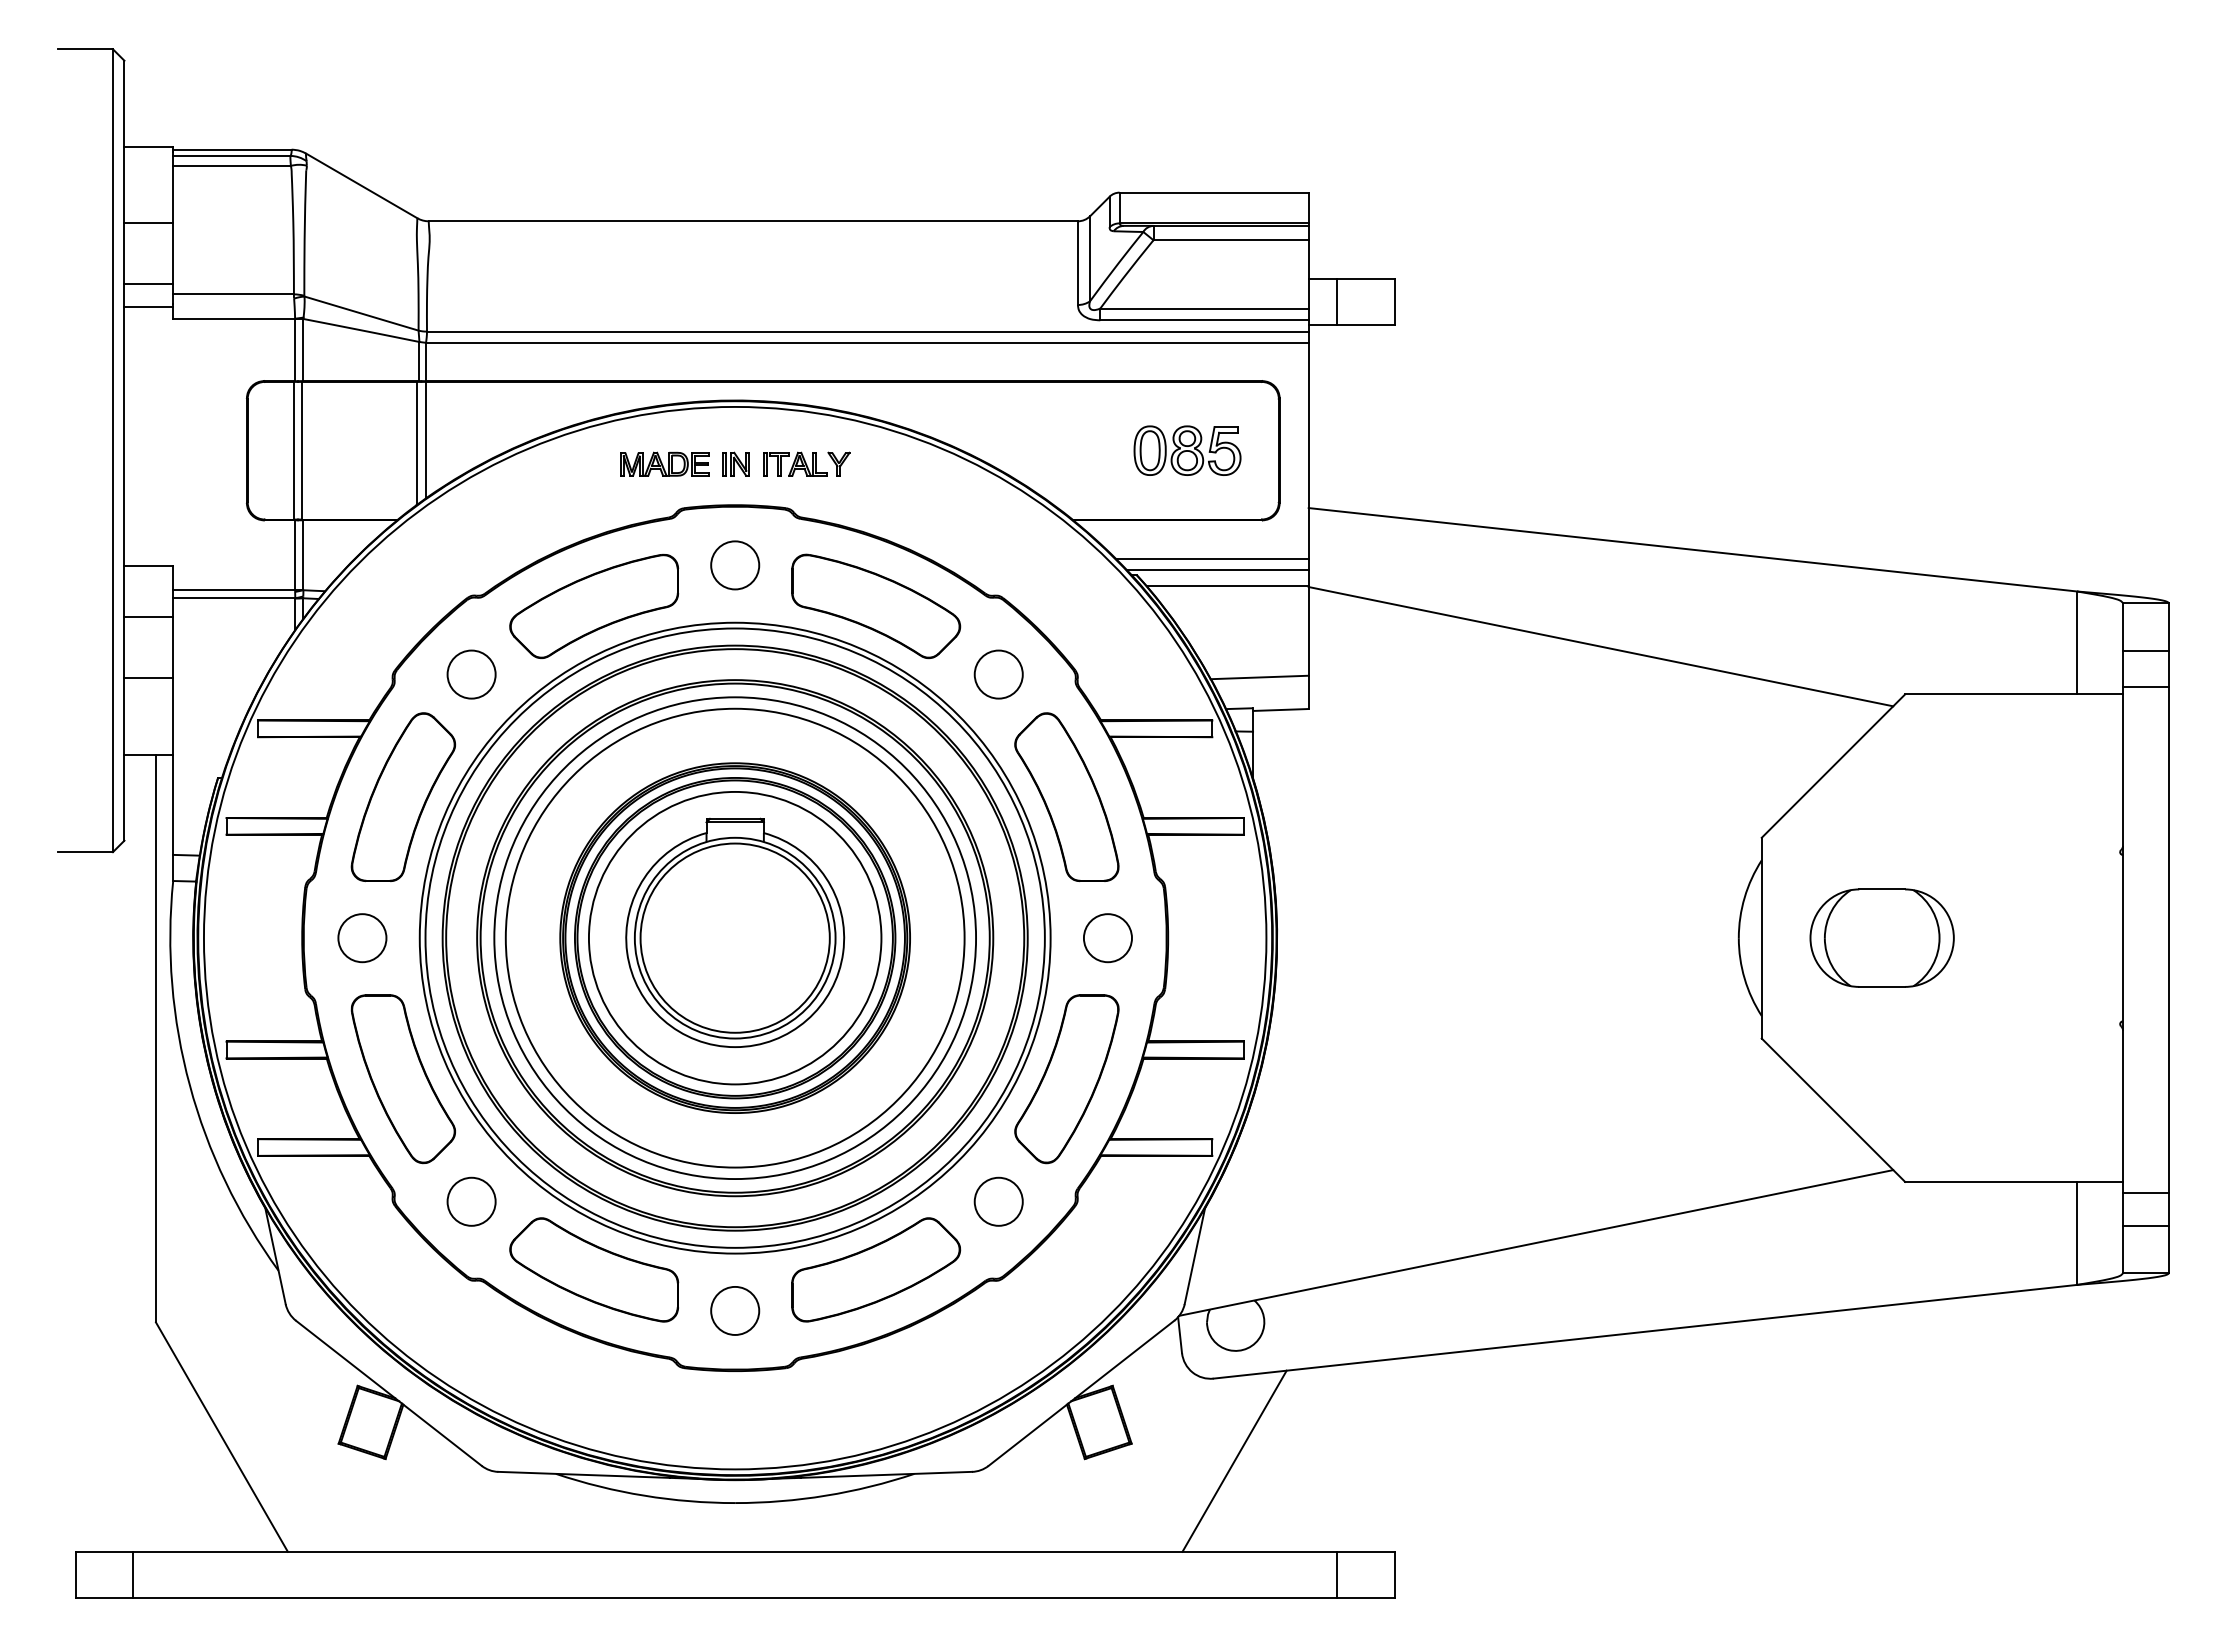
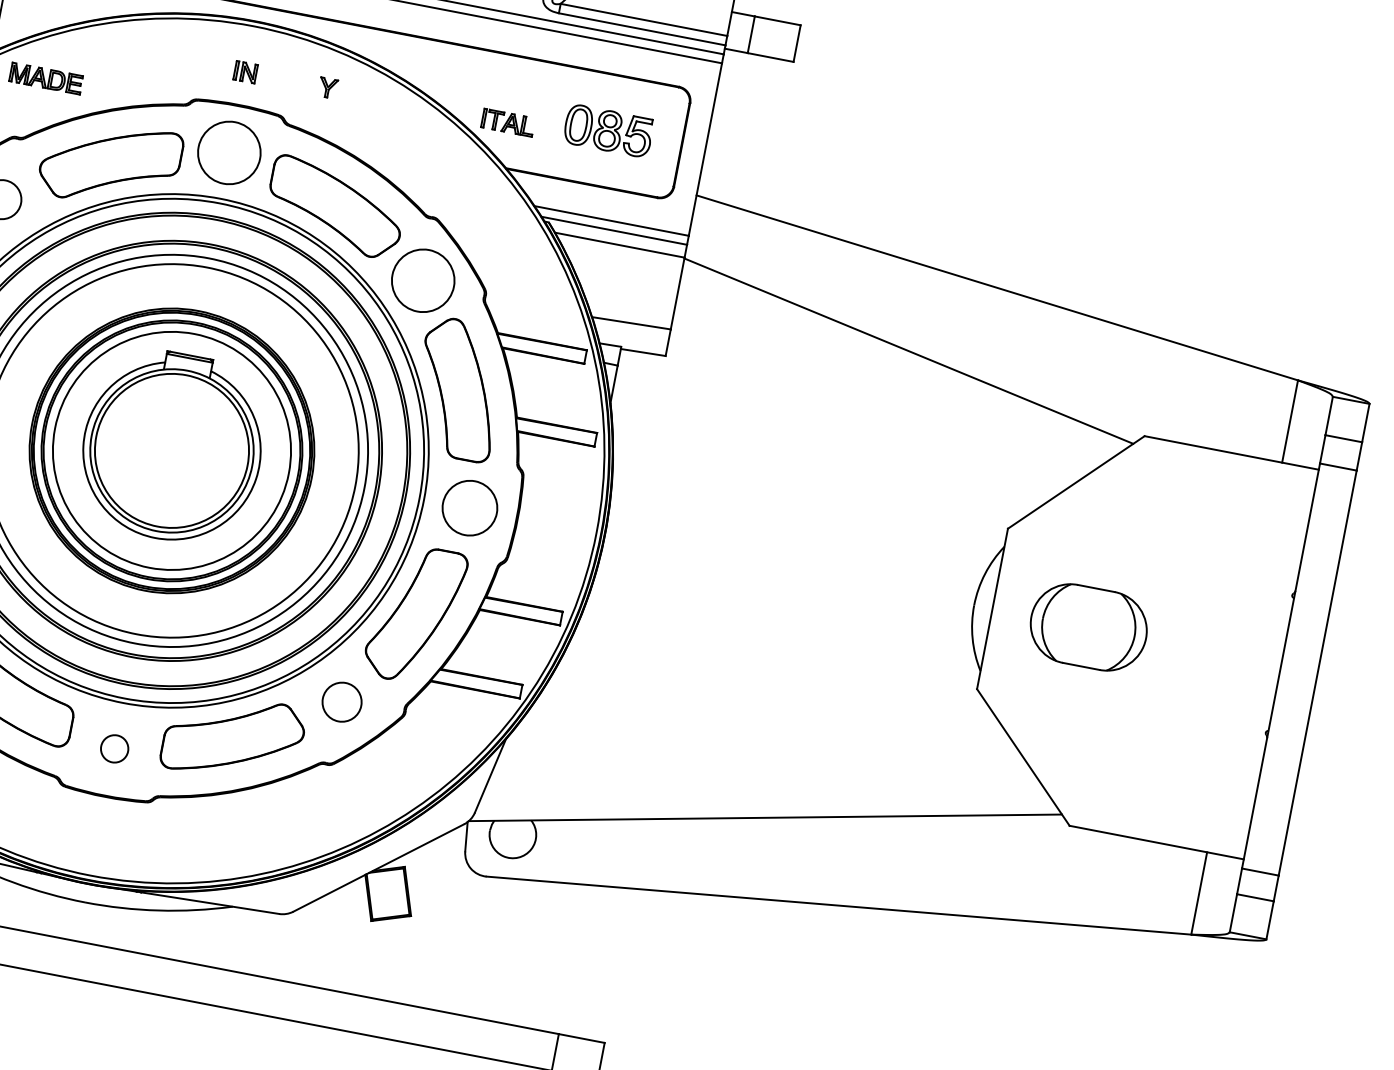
part: (664, 463) -> (45, 77), moved
part: (795, 463) -> (508, 122), moved
circle: (735, 565) -> (229, 153), size x1.6
circle: (998, 674) -> (423, 280), size x1.6
circle: (1107, 938) -> (469, 508), size x1.4
circle: (735, 1310) -> (114, 748), size x0.7
line: (1234, 1460) -> (490, 945), removed

